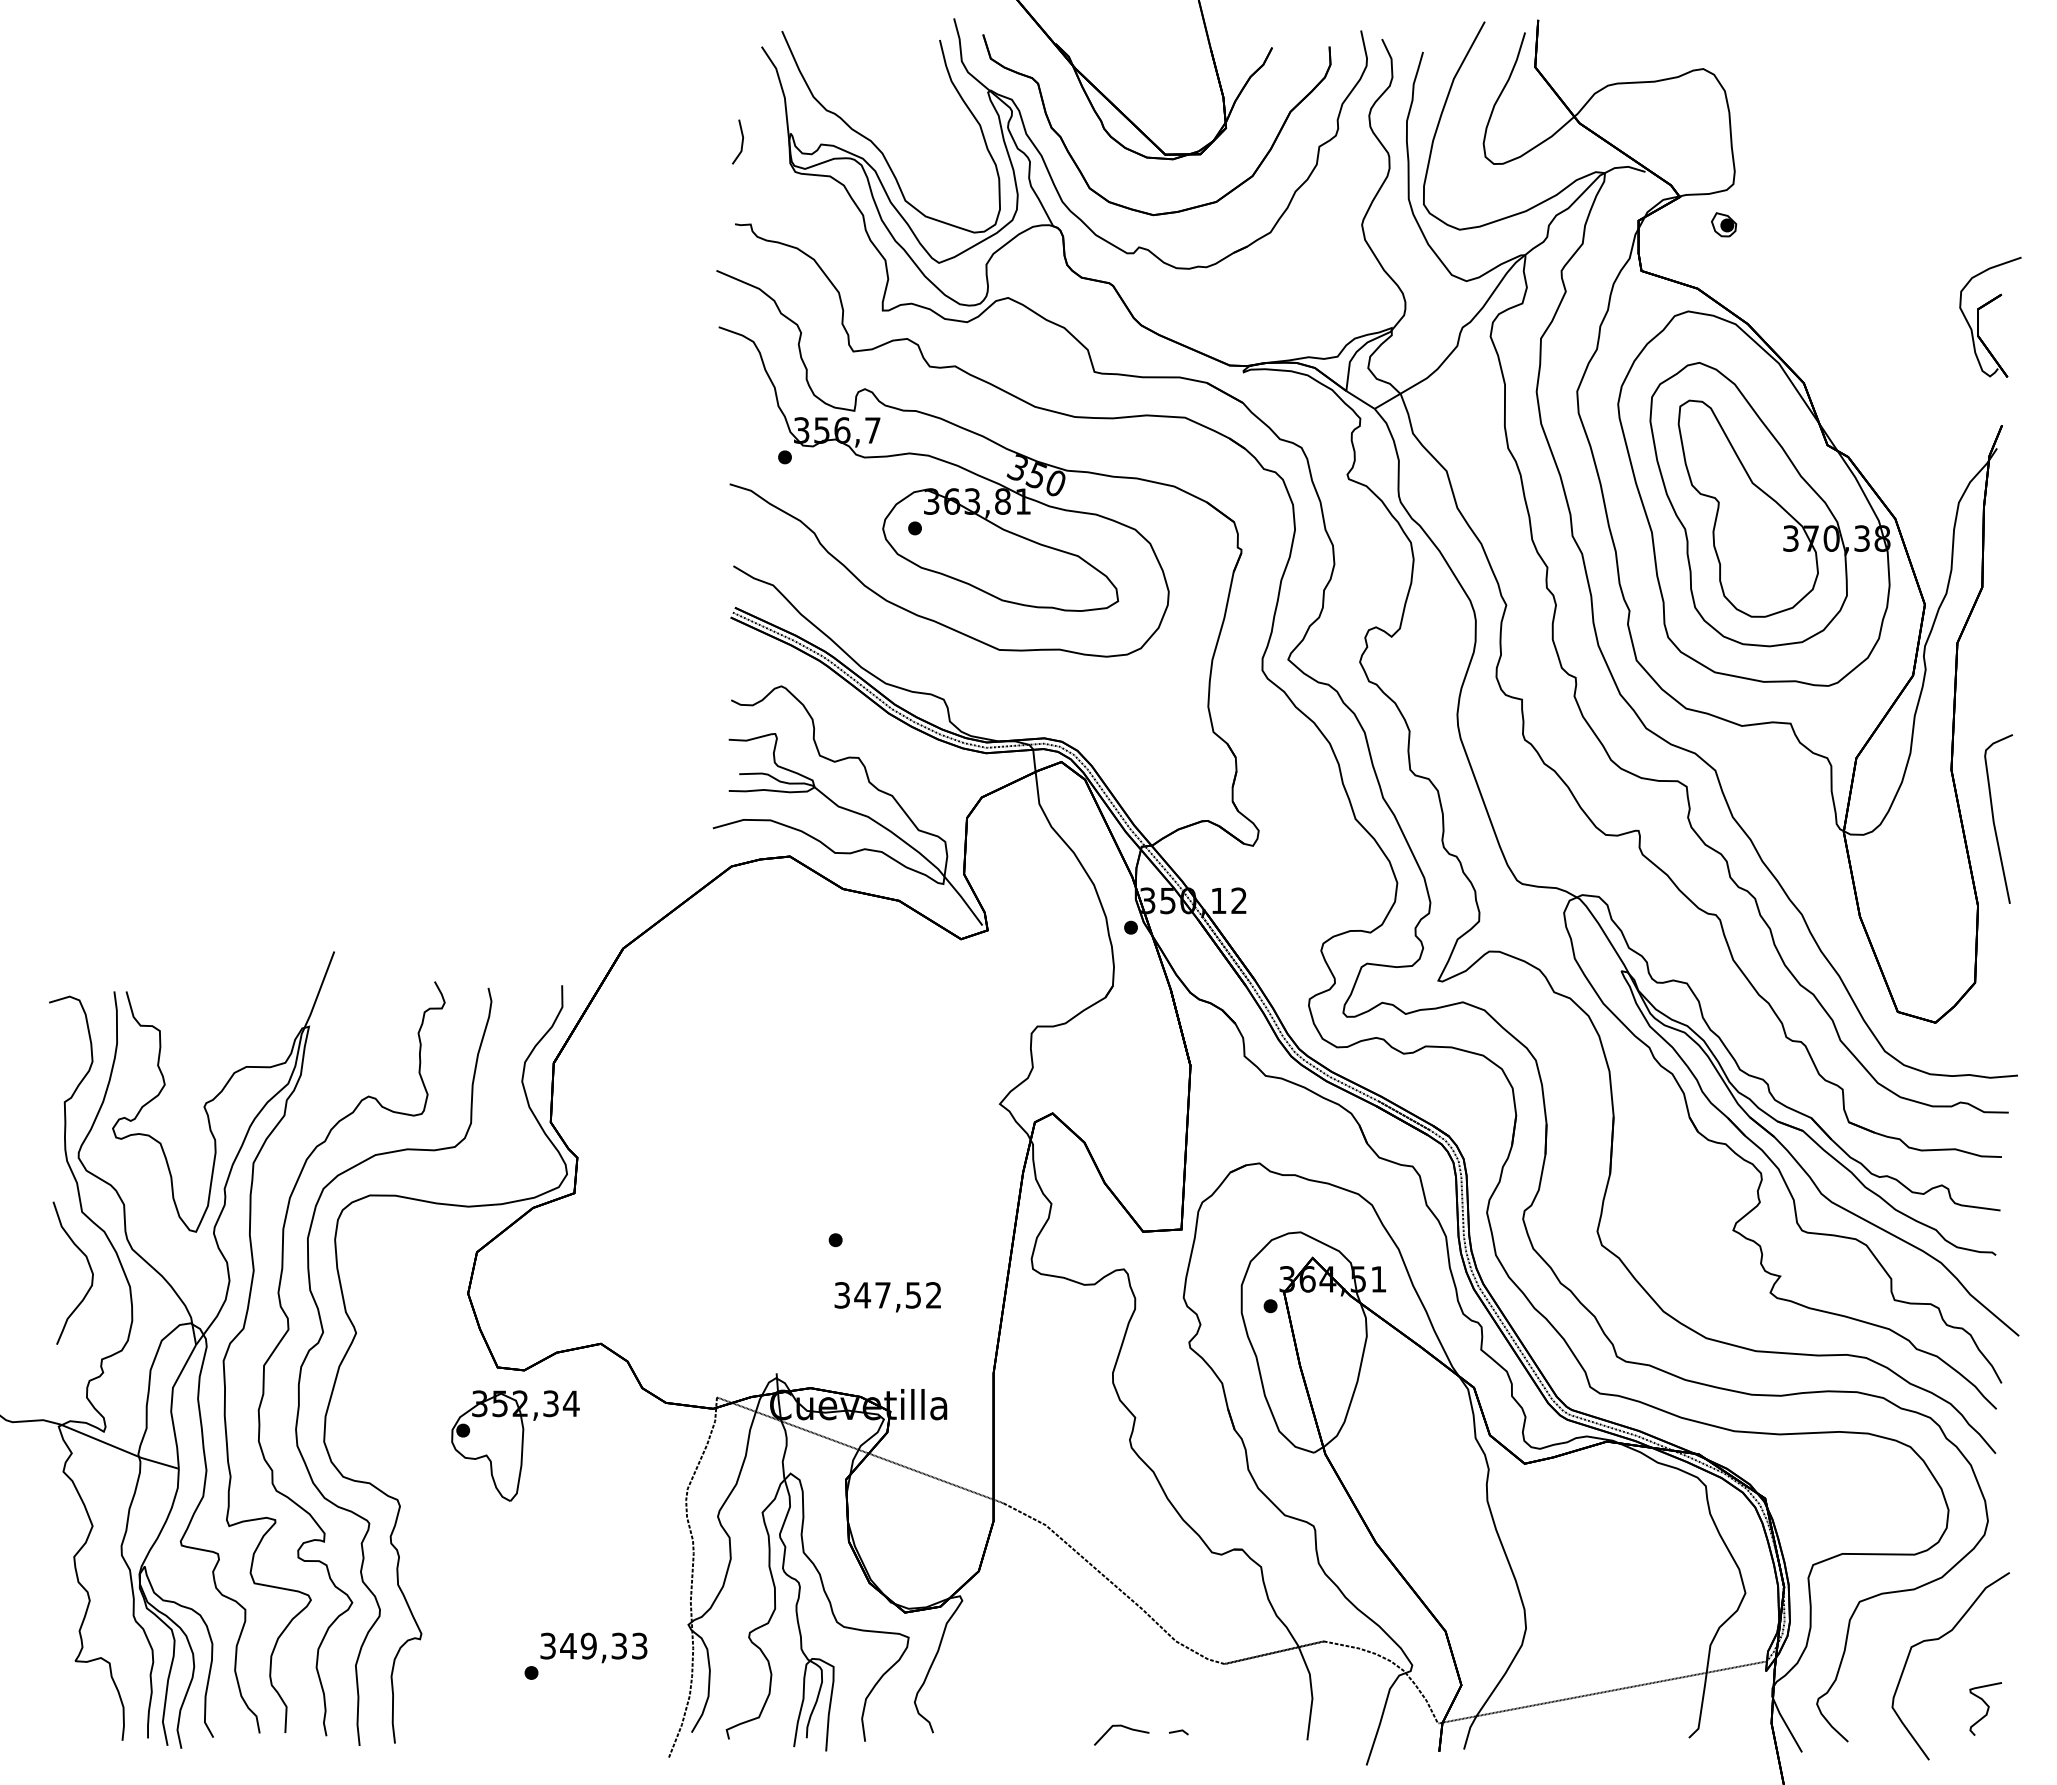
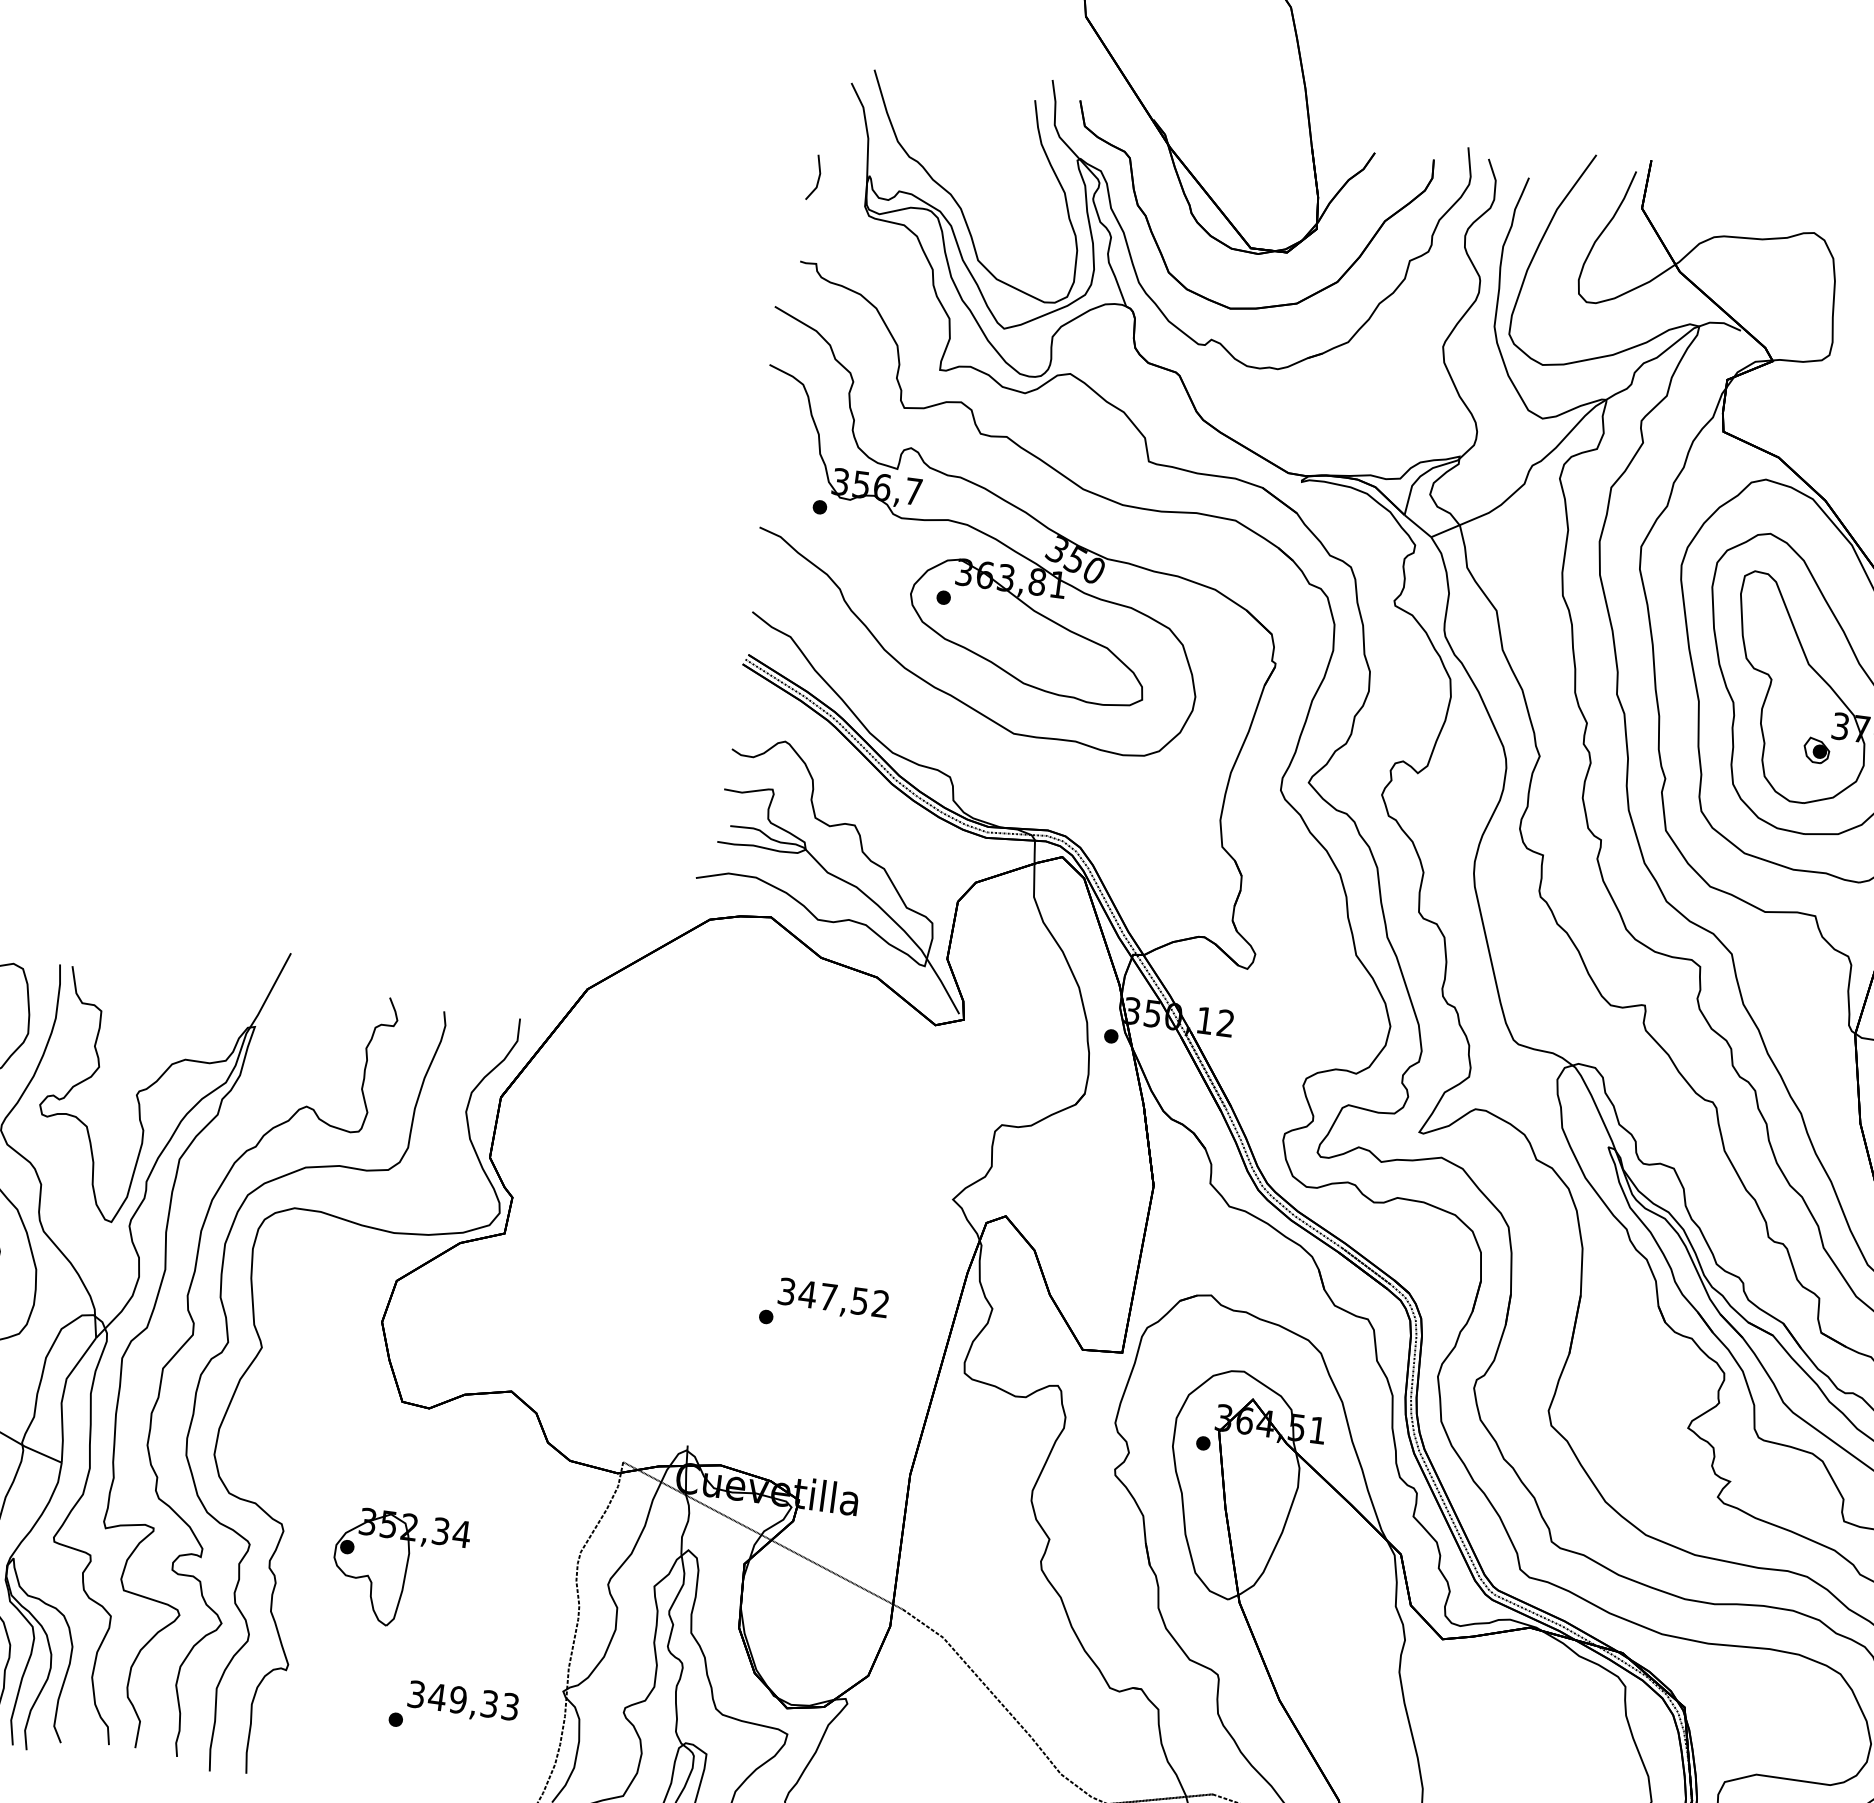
part: (1724, 224) -> (1817, 750), moved
text: (887, 1297) -> (832, 1299), moved
part: (515, 1445) -> (398, 1569), moved

